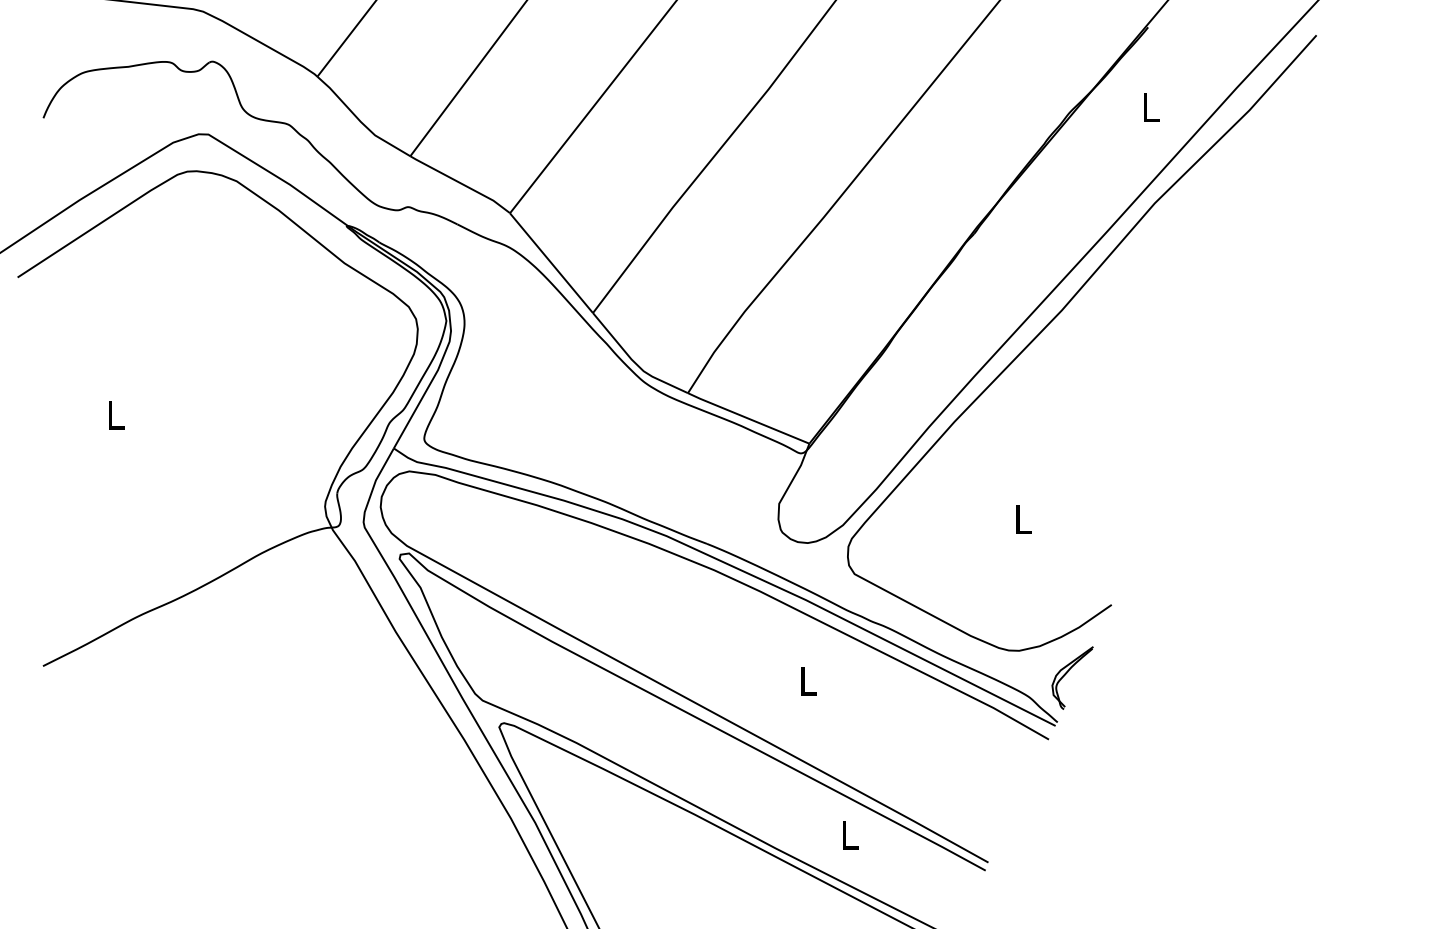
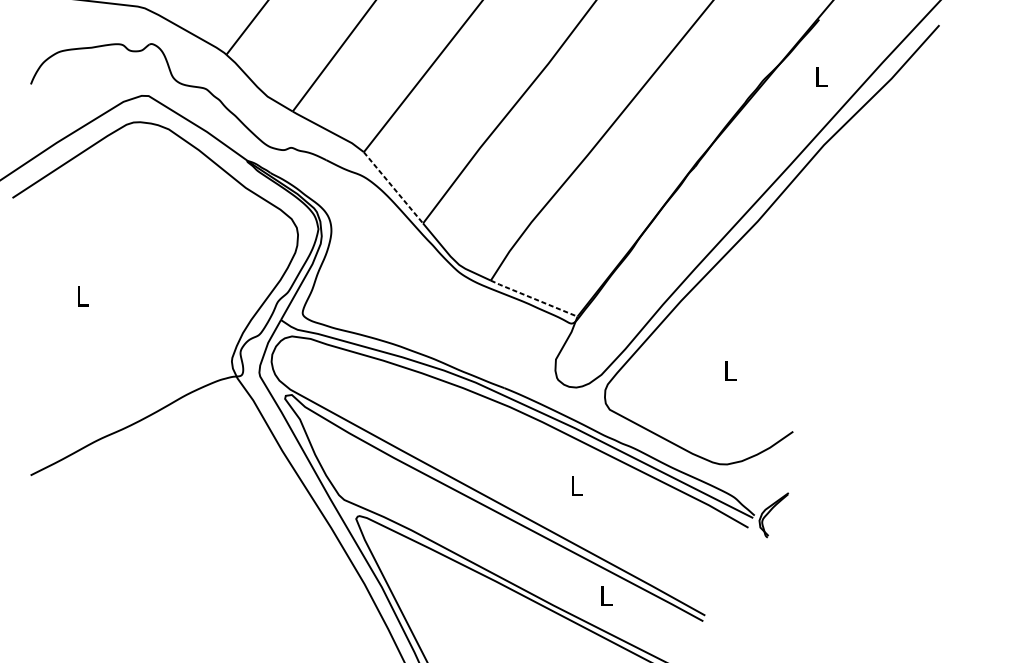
line: (551, 263) -> (393, 188), solid -> dashed
line: (748, 418) -> (534, 298), solid -> dashed
part: (1068, 672) -> (770, 511), moved

